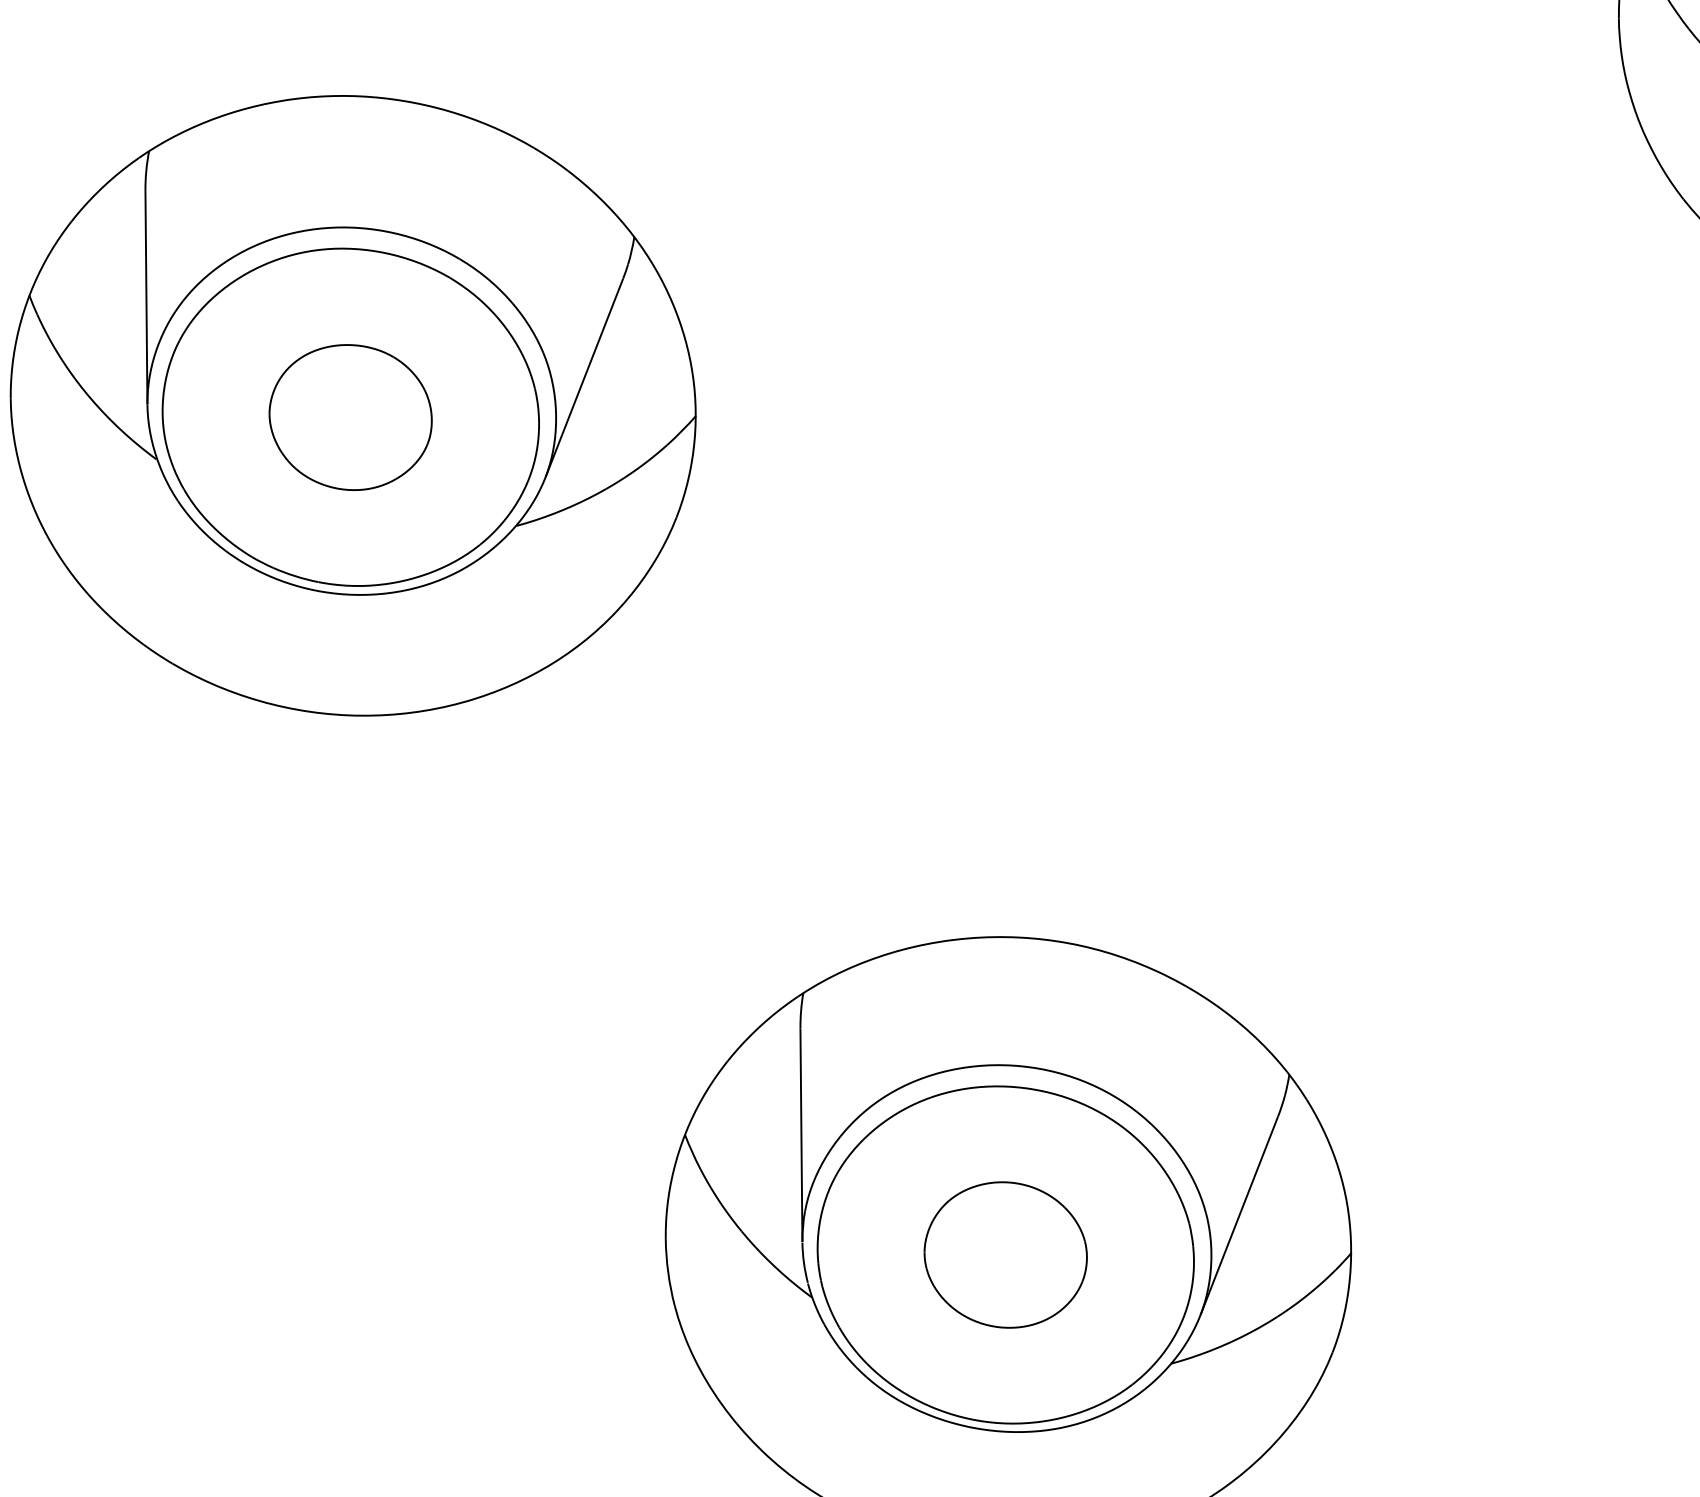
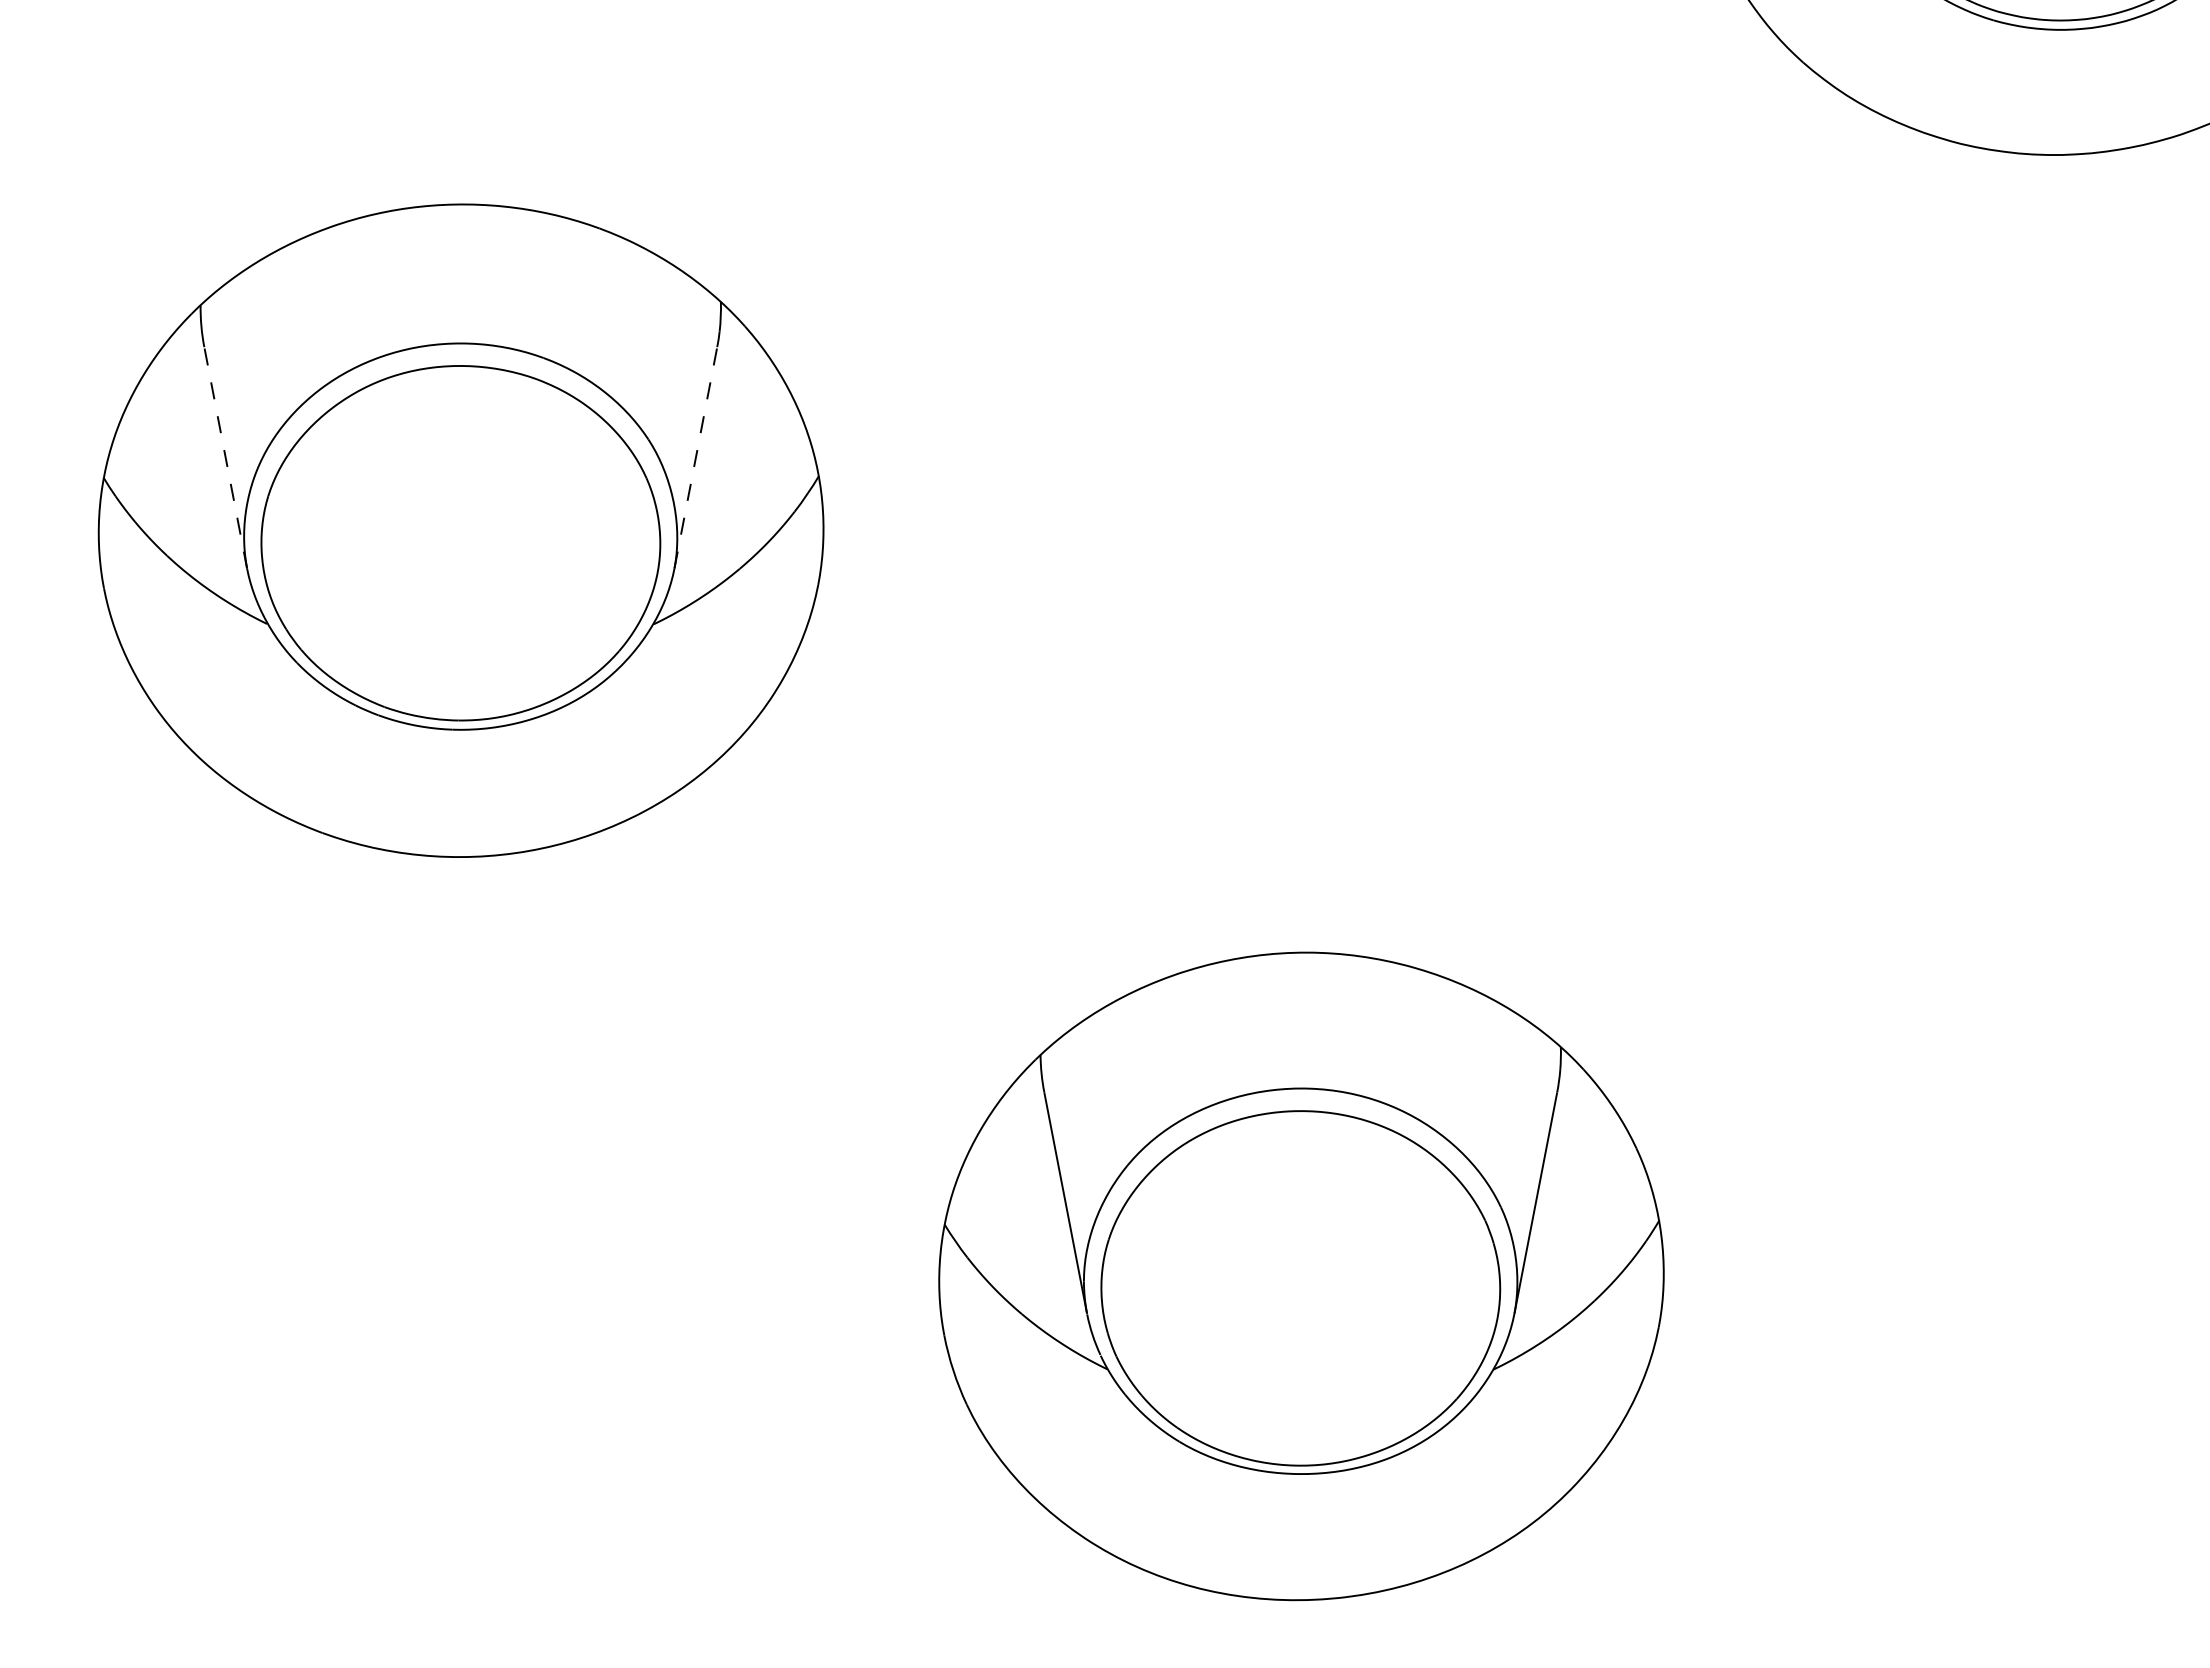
line: (146, 297) -> (225, 457), solid -> dashed
line: (584, 377) -> (695, 457), solid -> dashed
part: (350, 417) -> (460, 543), removed
part: (1005, 1255) -> (1300, 1288), removed

